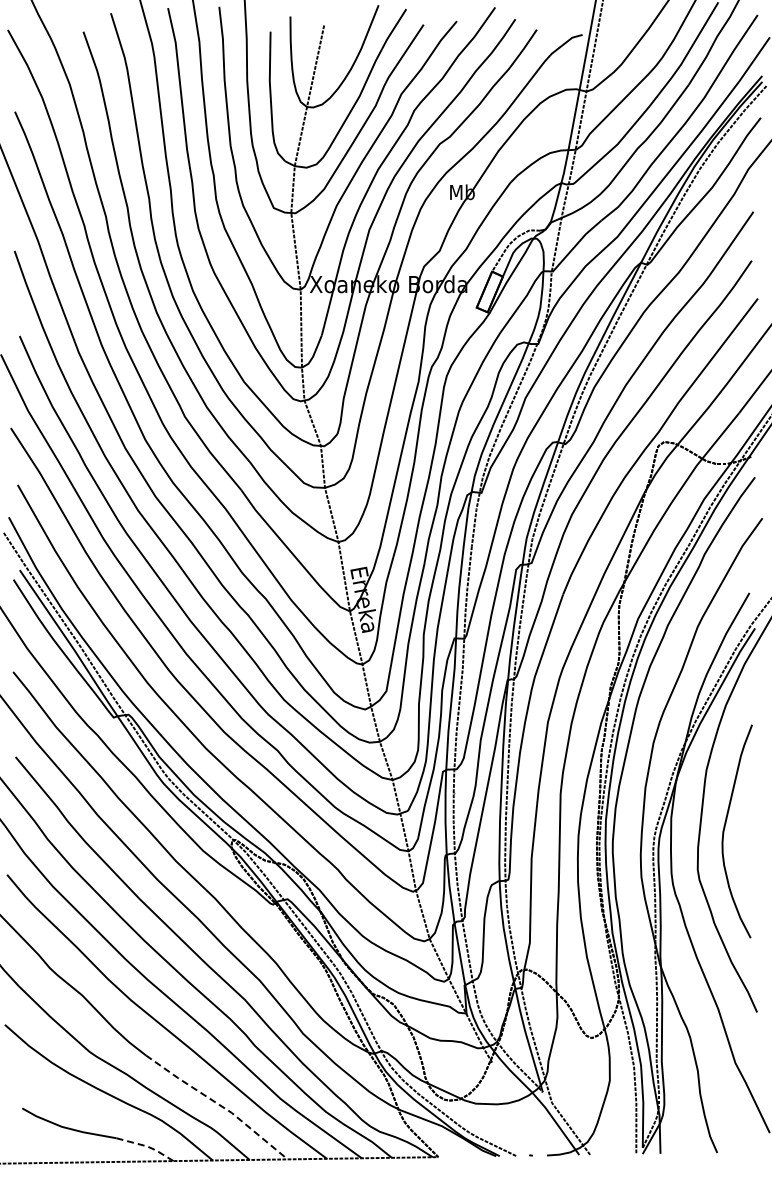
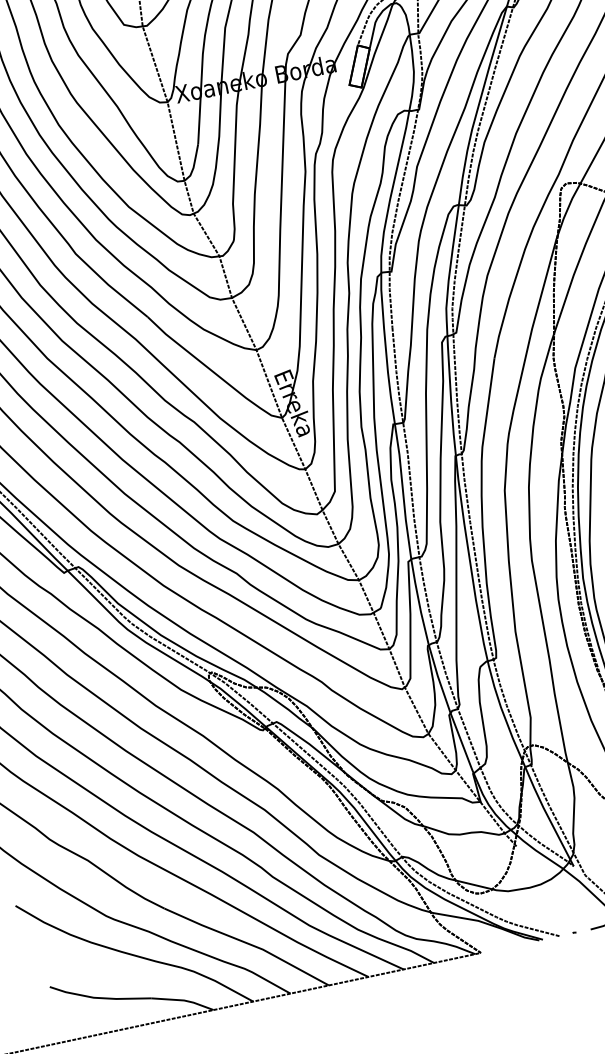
line: (219, 1104) -> (248, 943), dashed -> solid
line: (147, 1146) -> (184, 1000), dashed -> solid

